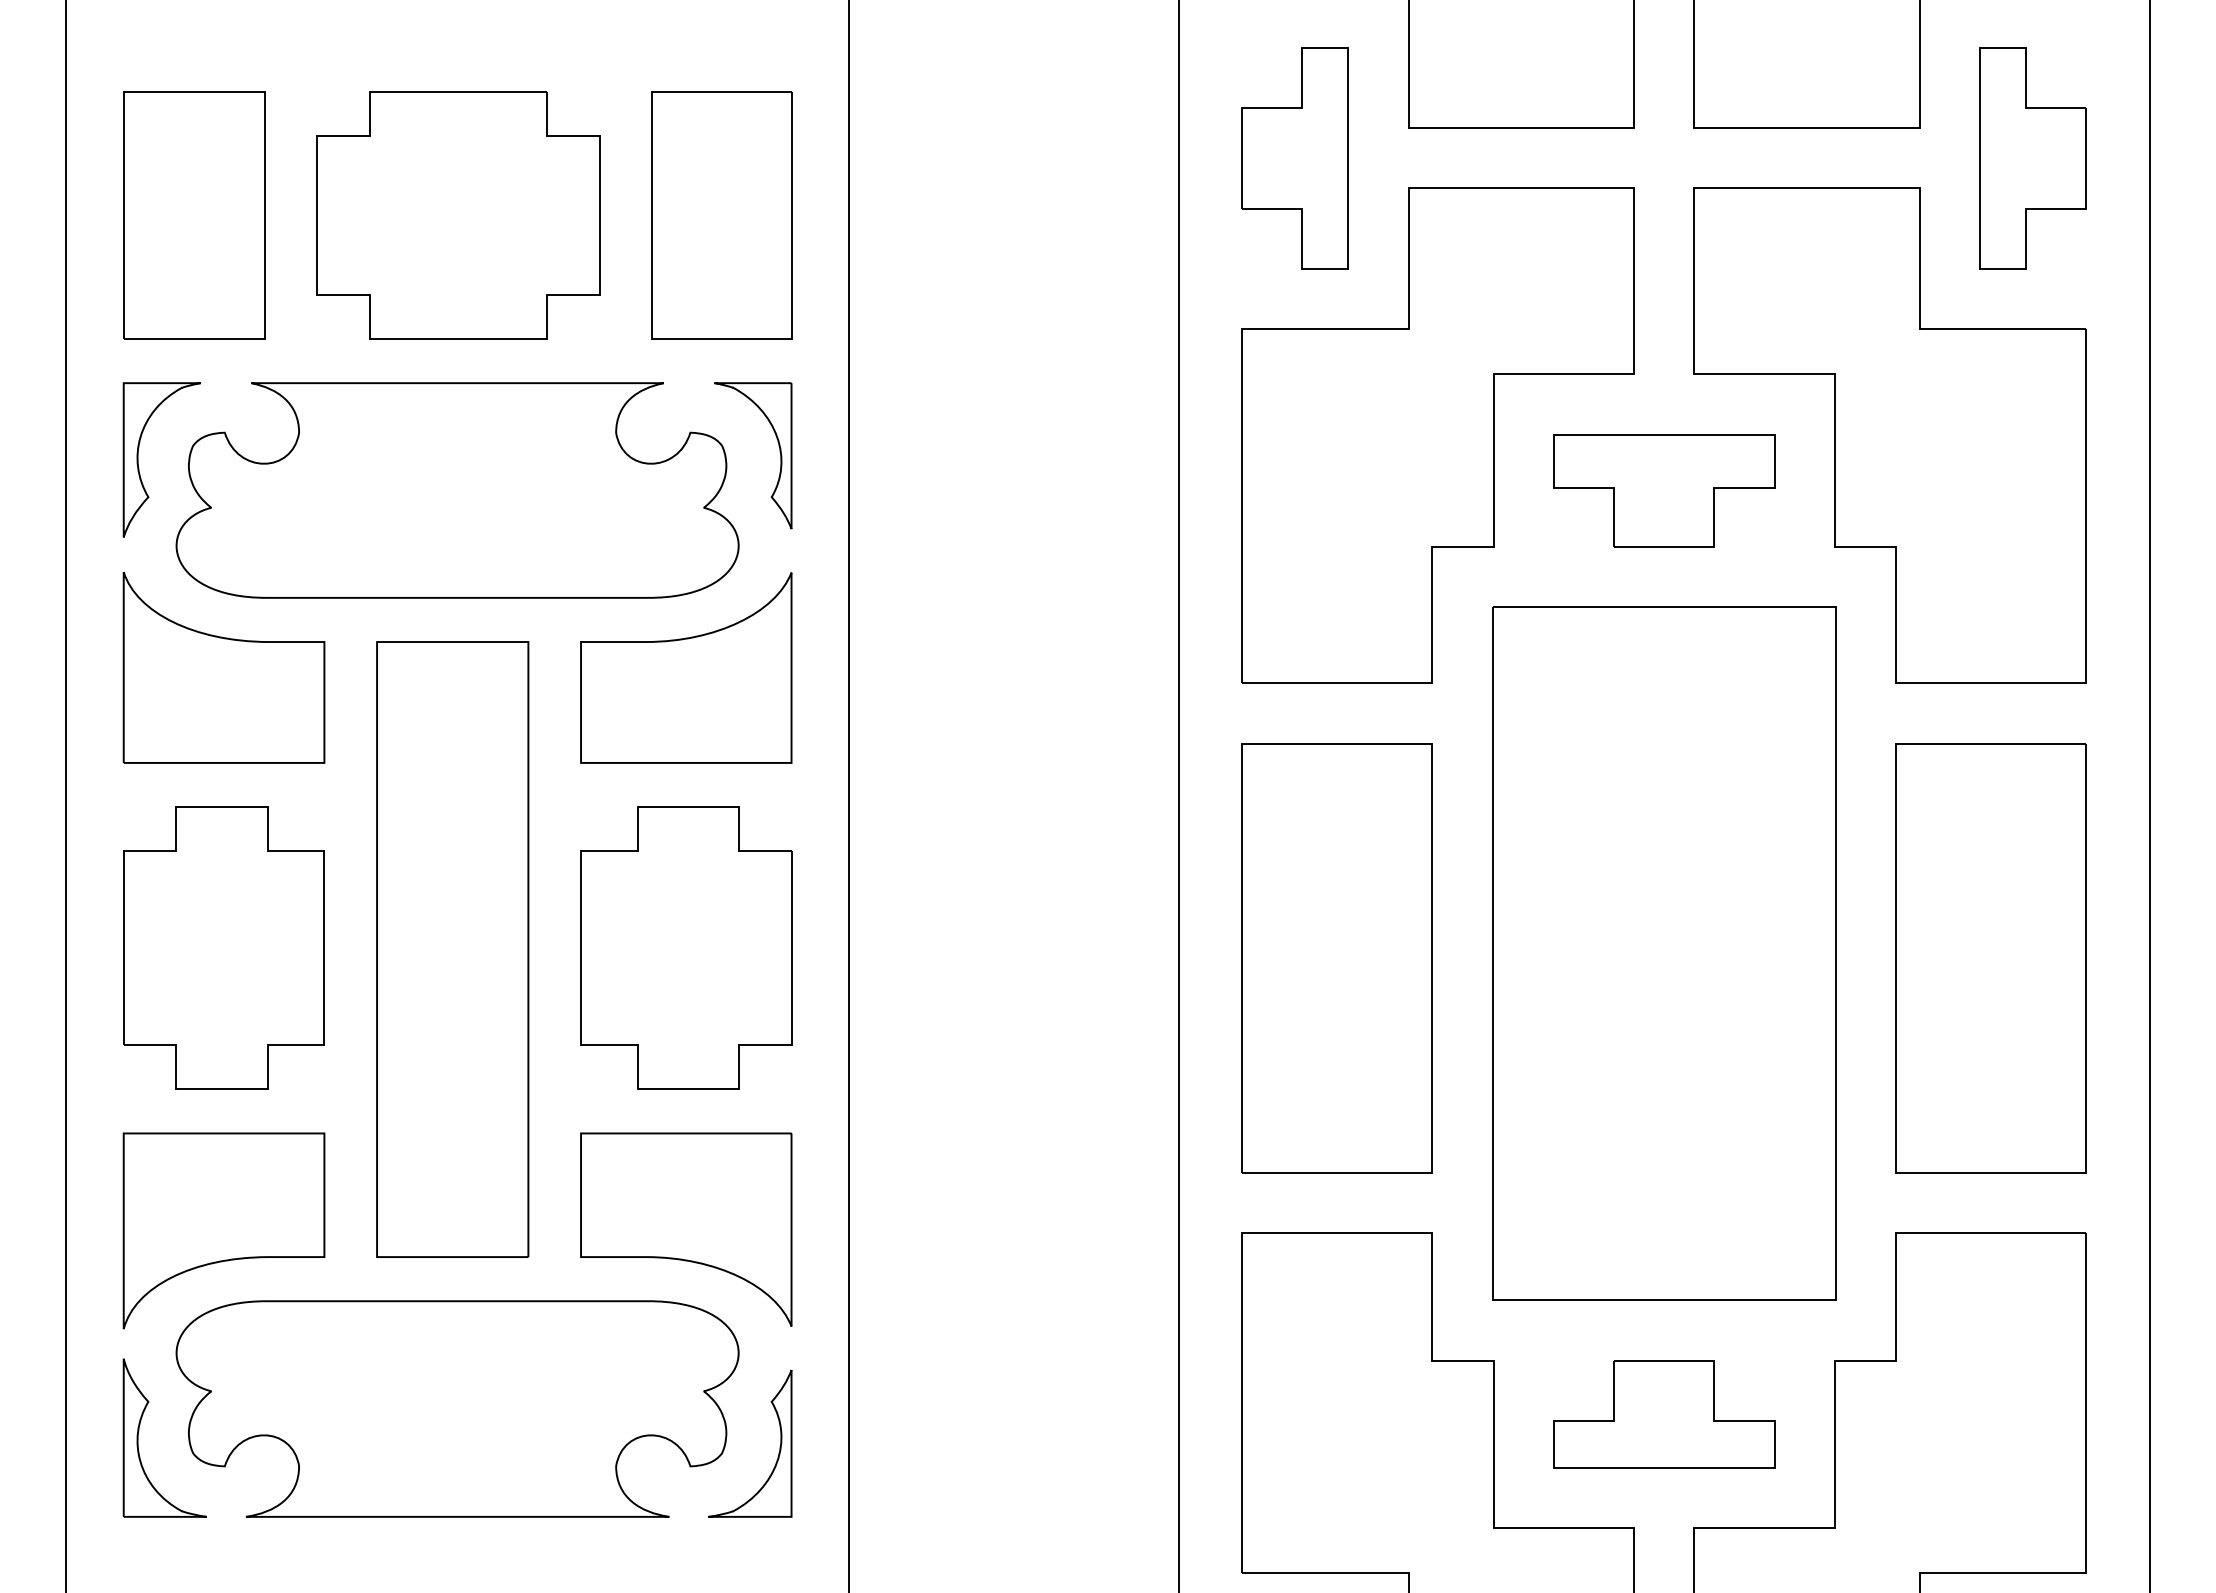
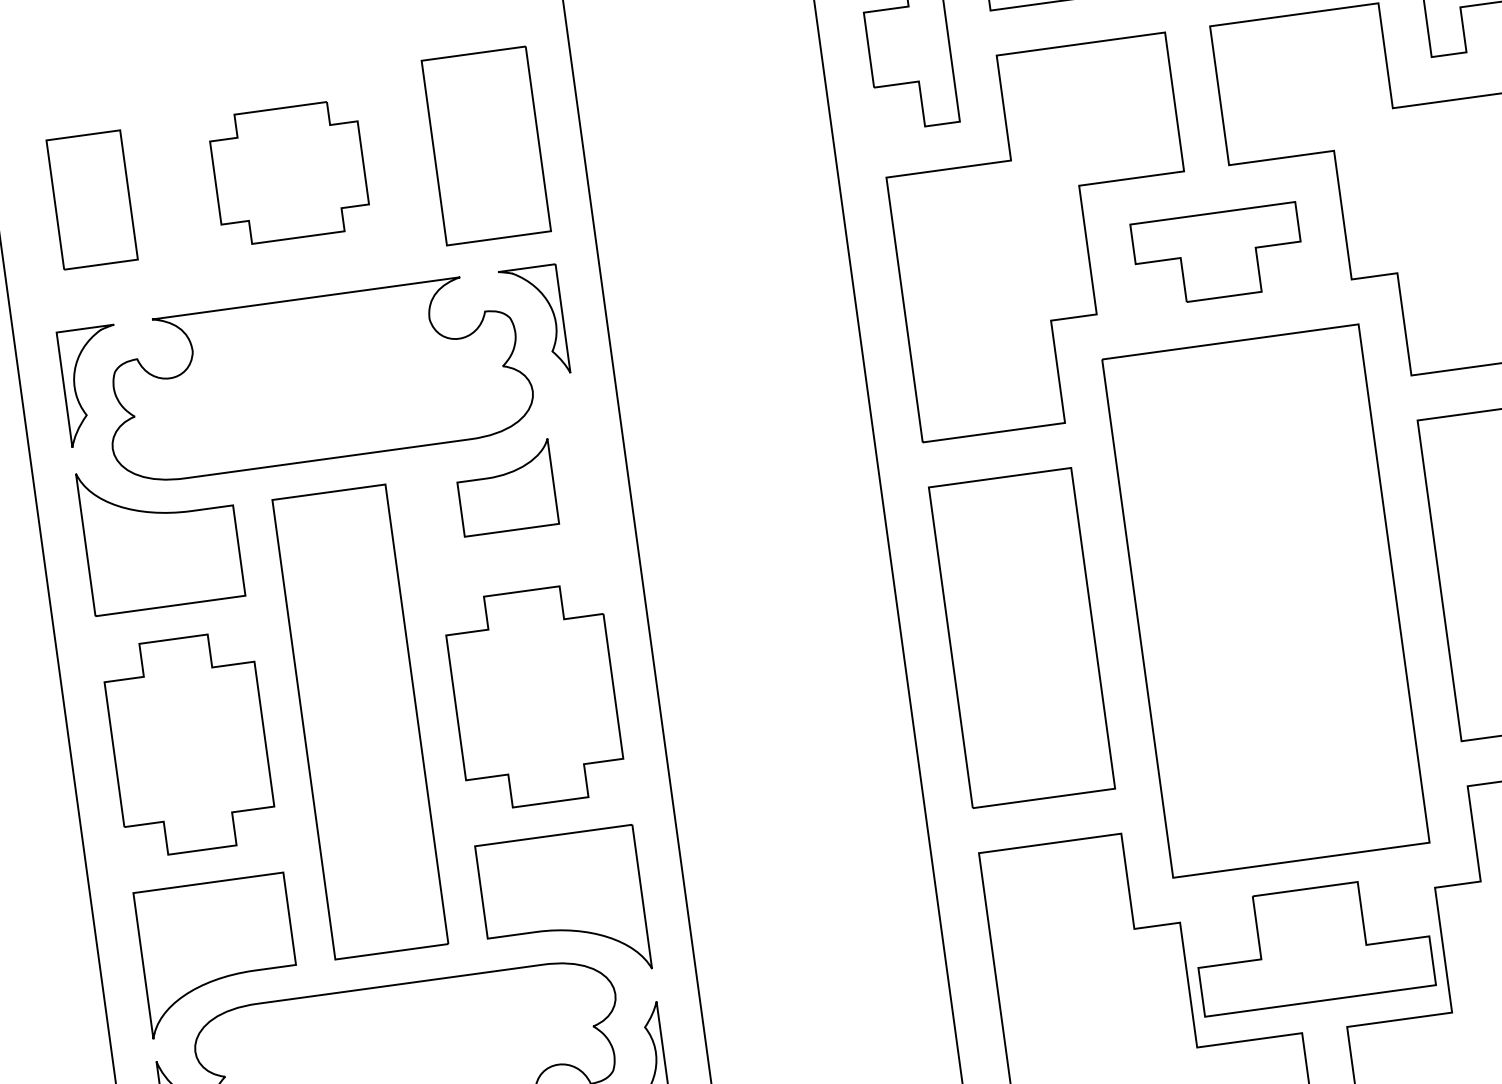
part: (194, 215) -> (92, 200), size x0.7
part: (458, 215) -> (289, 173), size x0.7
part: (686, 667) -> (506, 487), size x0.6
part: (1664, 1414) -> (1313, 945), size x1.4

